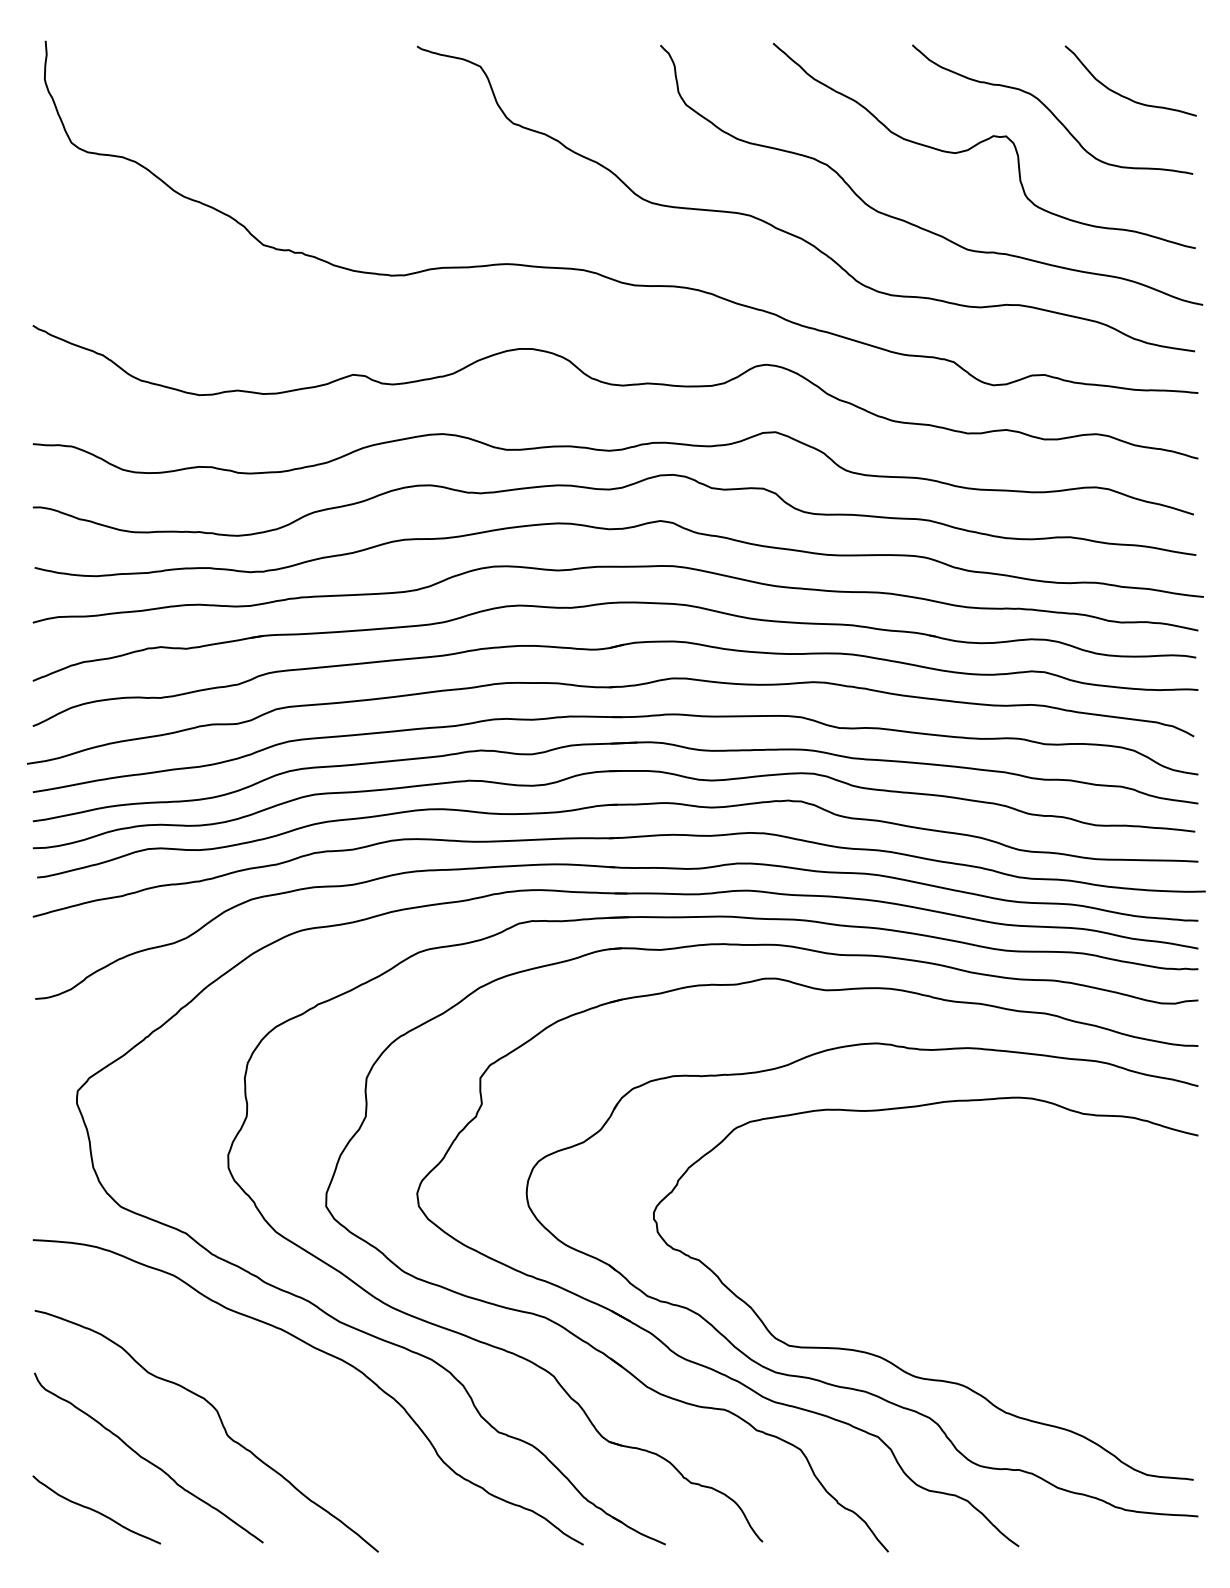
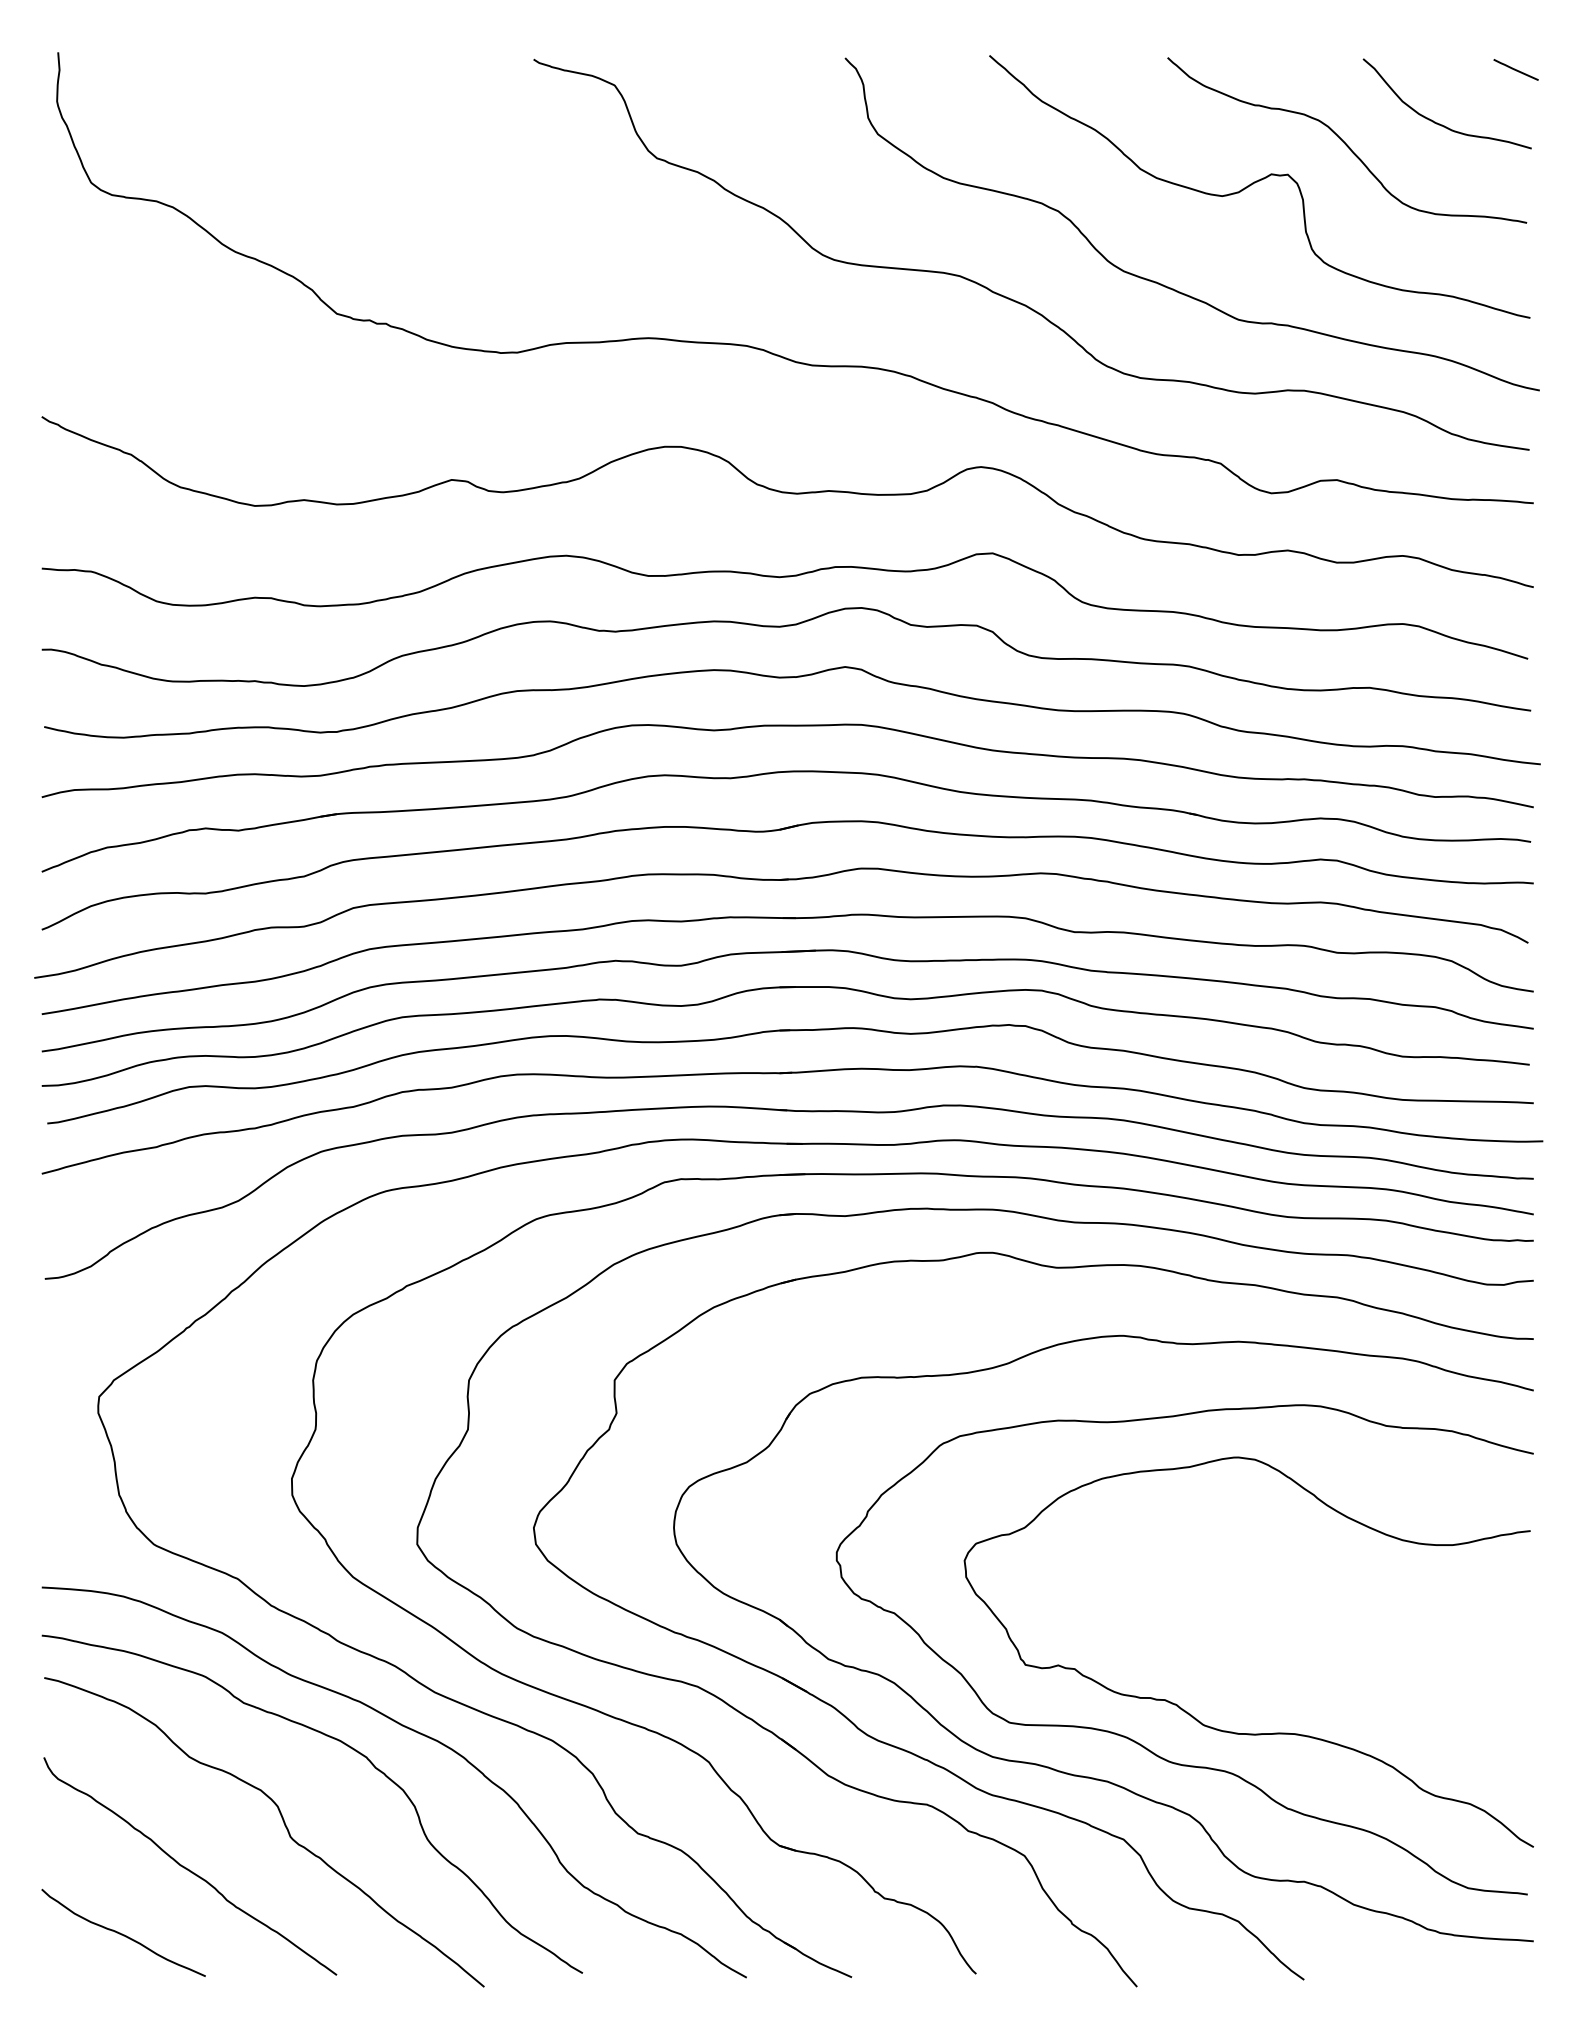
line: (1184, 54) -> (1515, 69), added
curve: (963, 1352) -> (1232, 1731), added
curve: (272, 1365) -> (348, 1747), added

